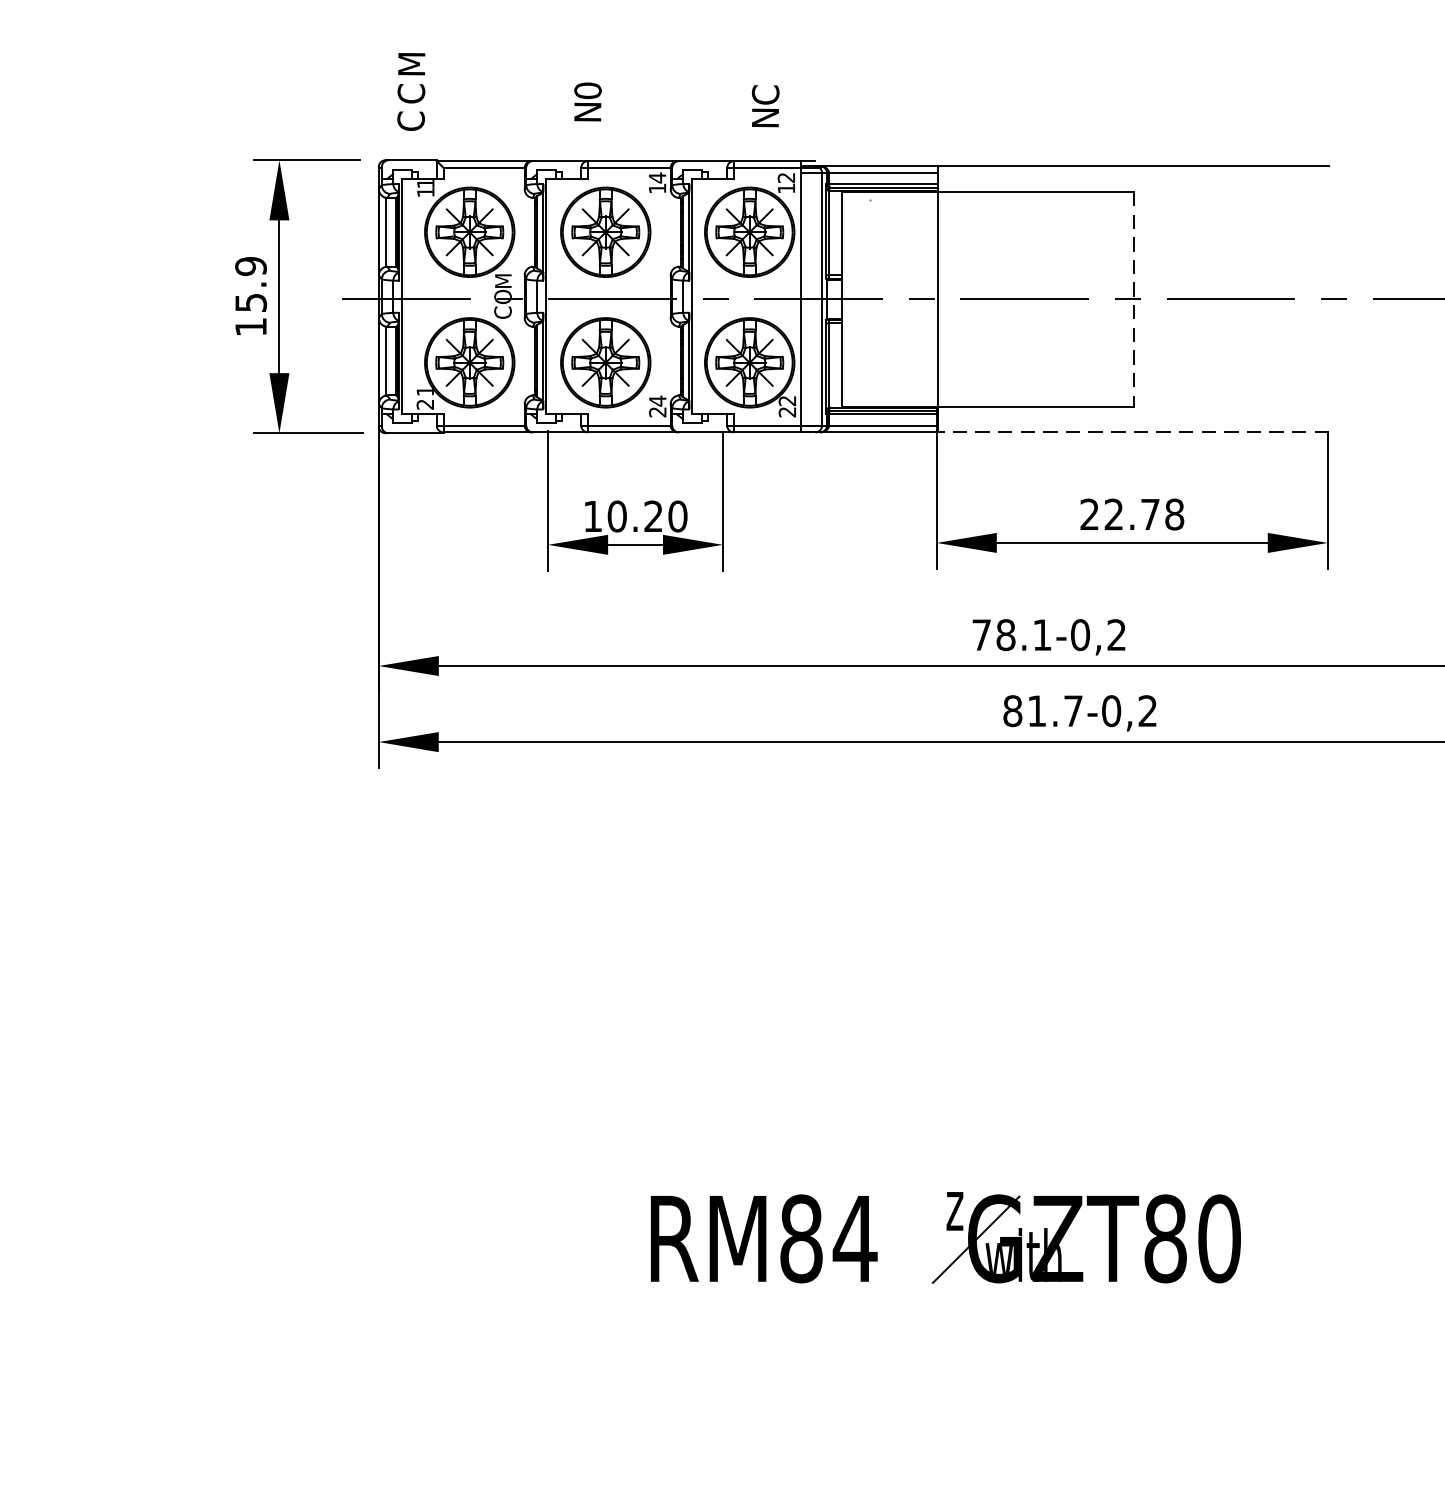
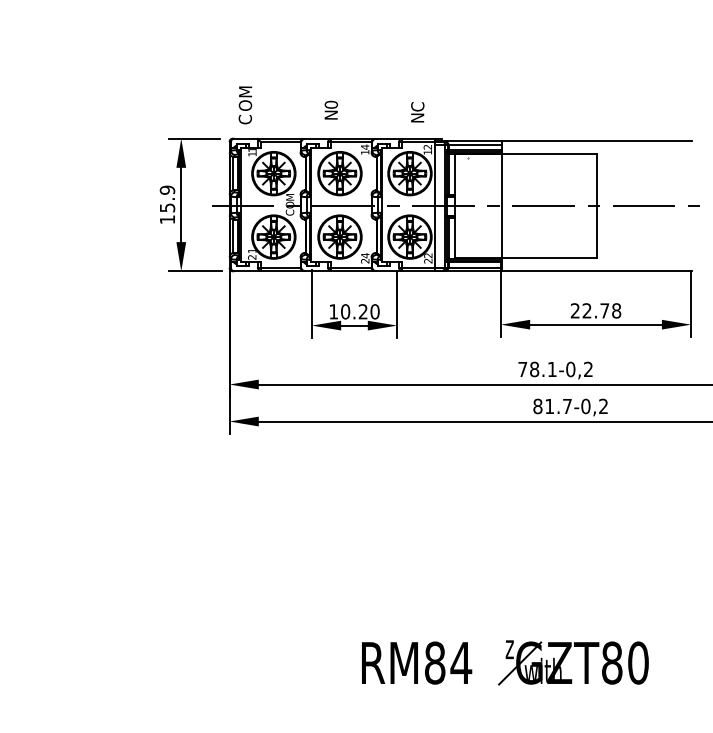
text: (411, 86) -> (245, 102), C -> O
line: (1135, 299) -> (597, 206), dashed -> solid
line: (1133, 431) -> (596, 270), dashed -> solid

